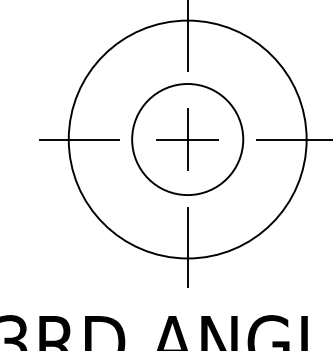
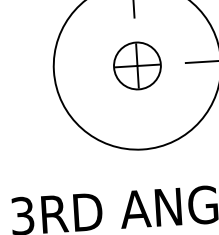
line: (78, 139) -> (60, 70), removed
circle: (187, 139) -> (137, 65), size x0.6
line: (187, 247) -> (141, 141), removed

